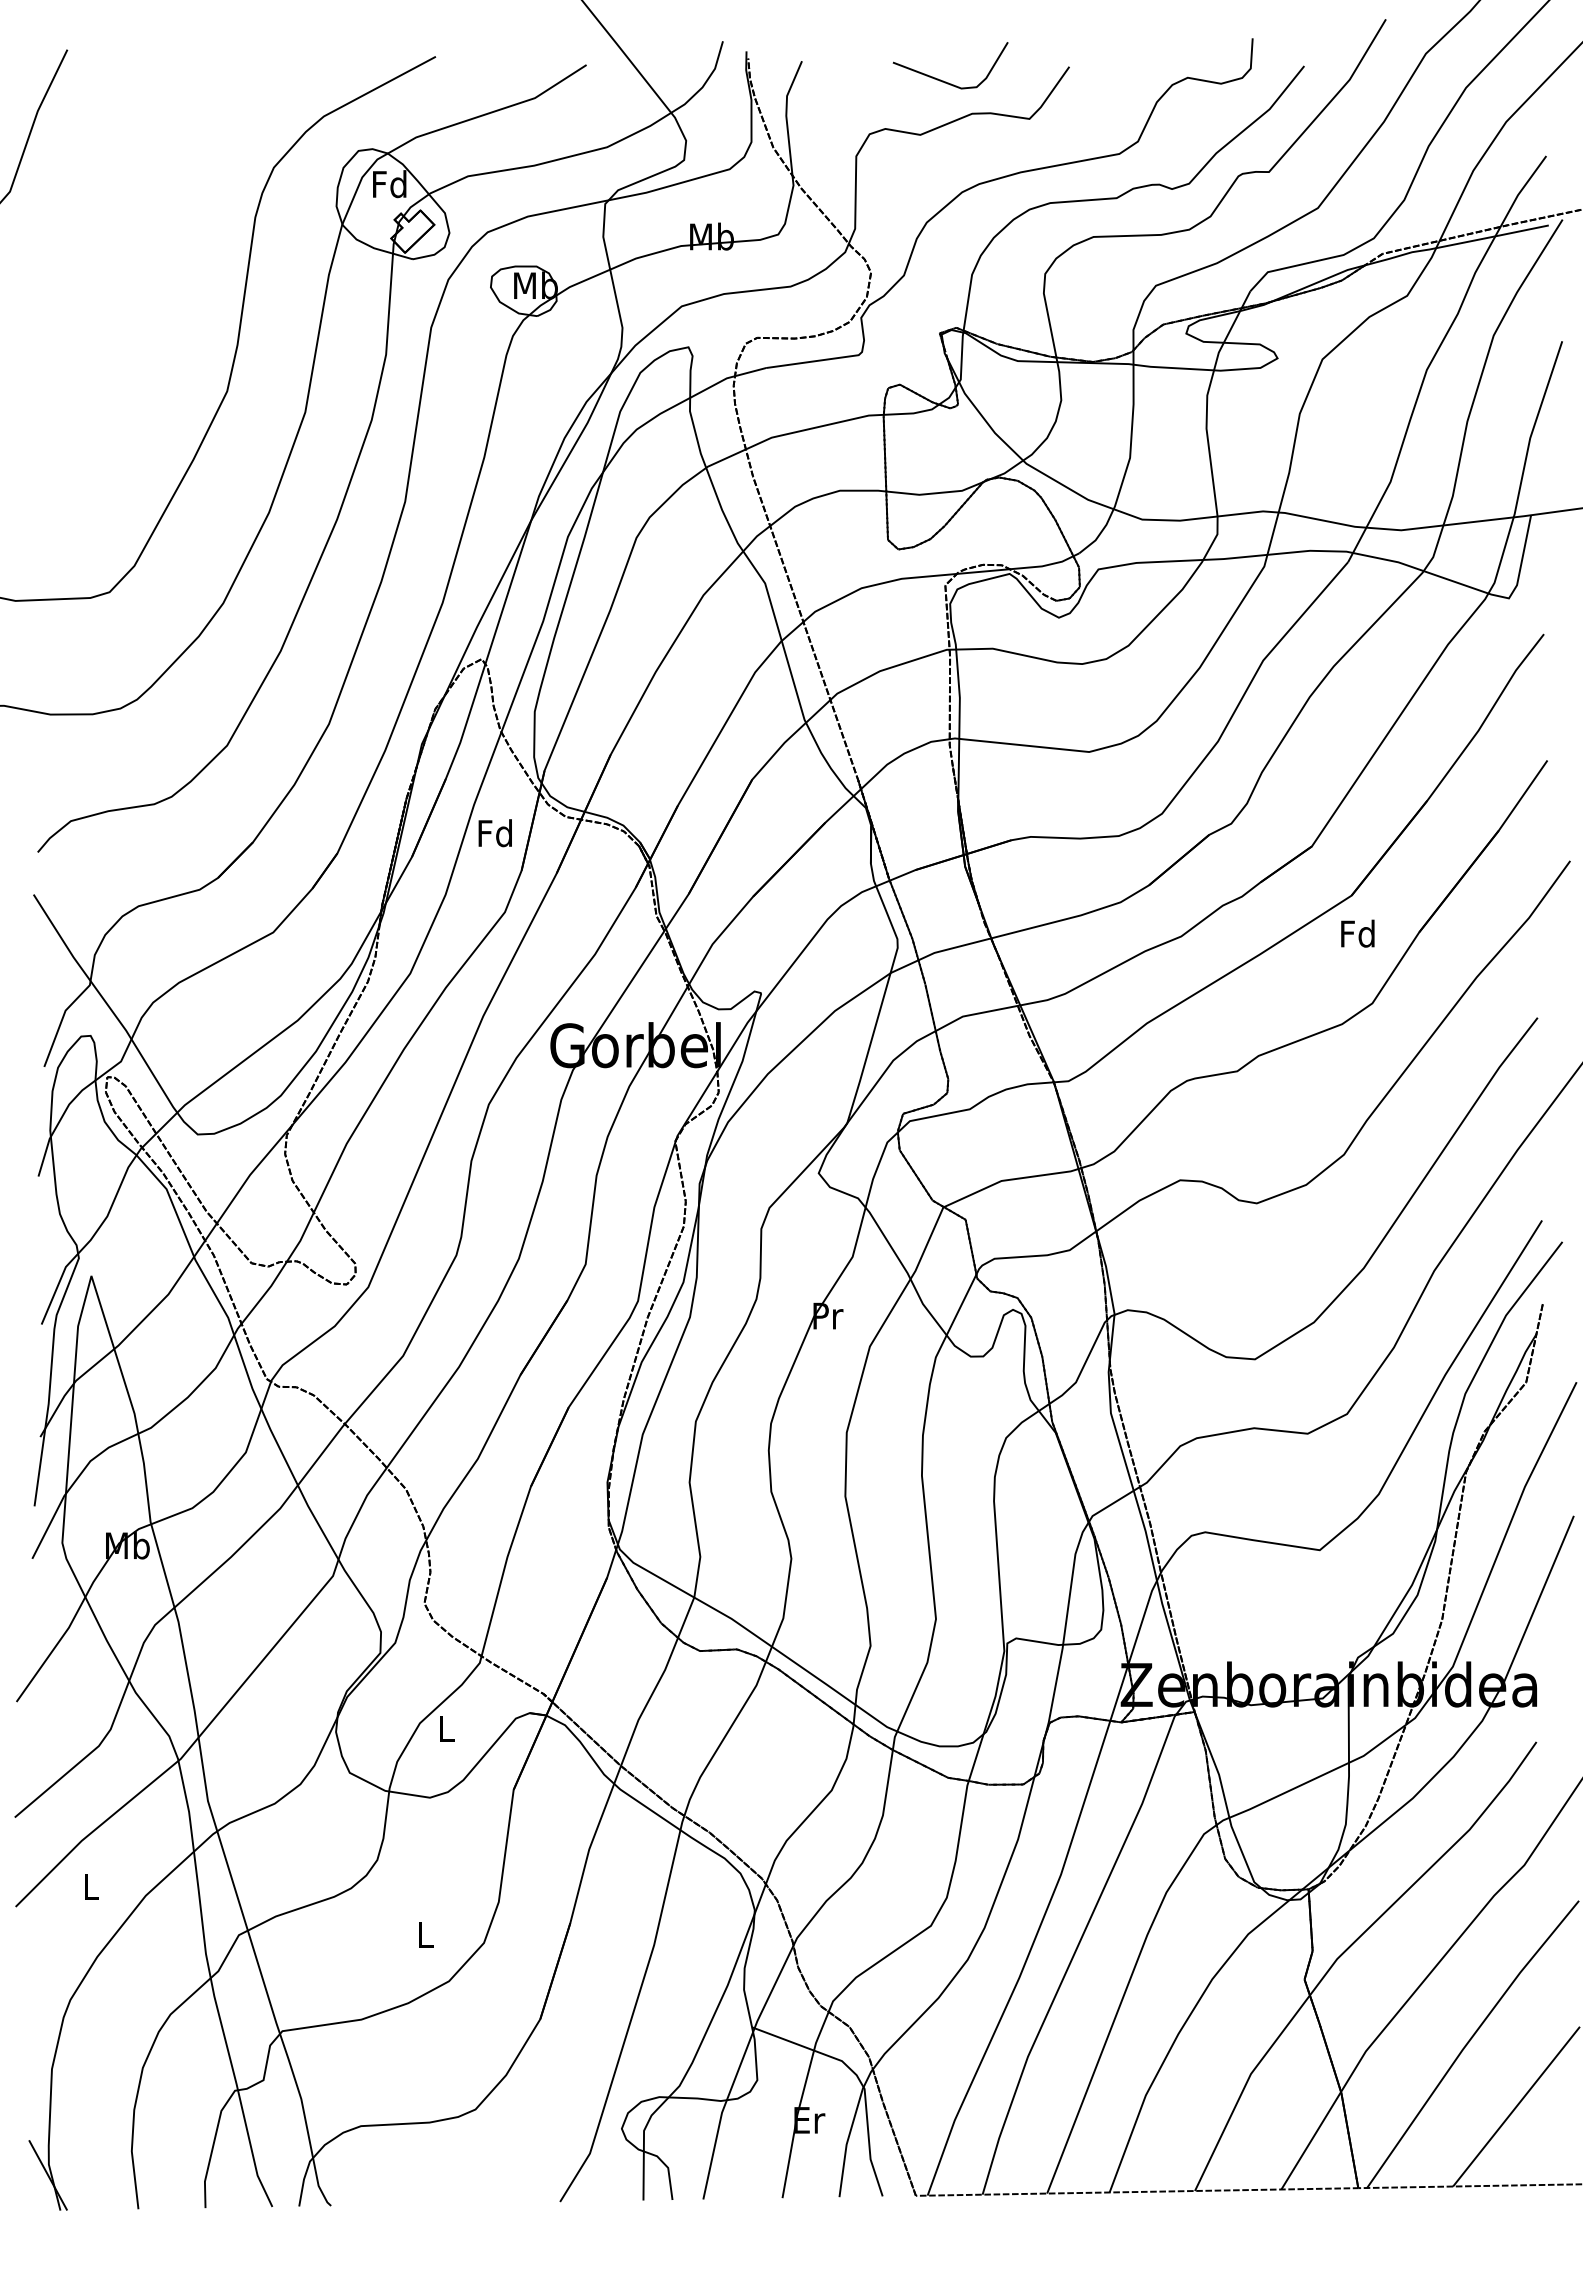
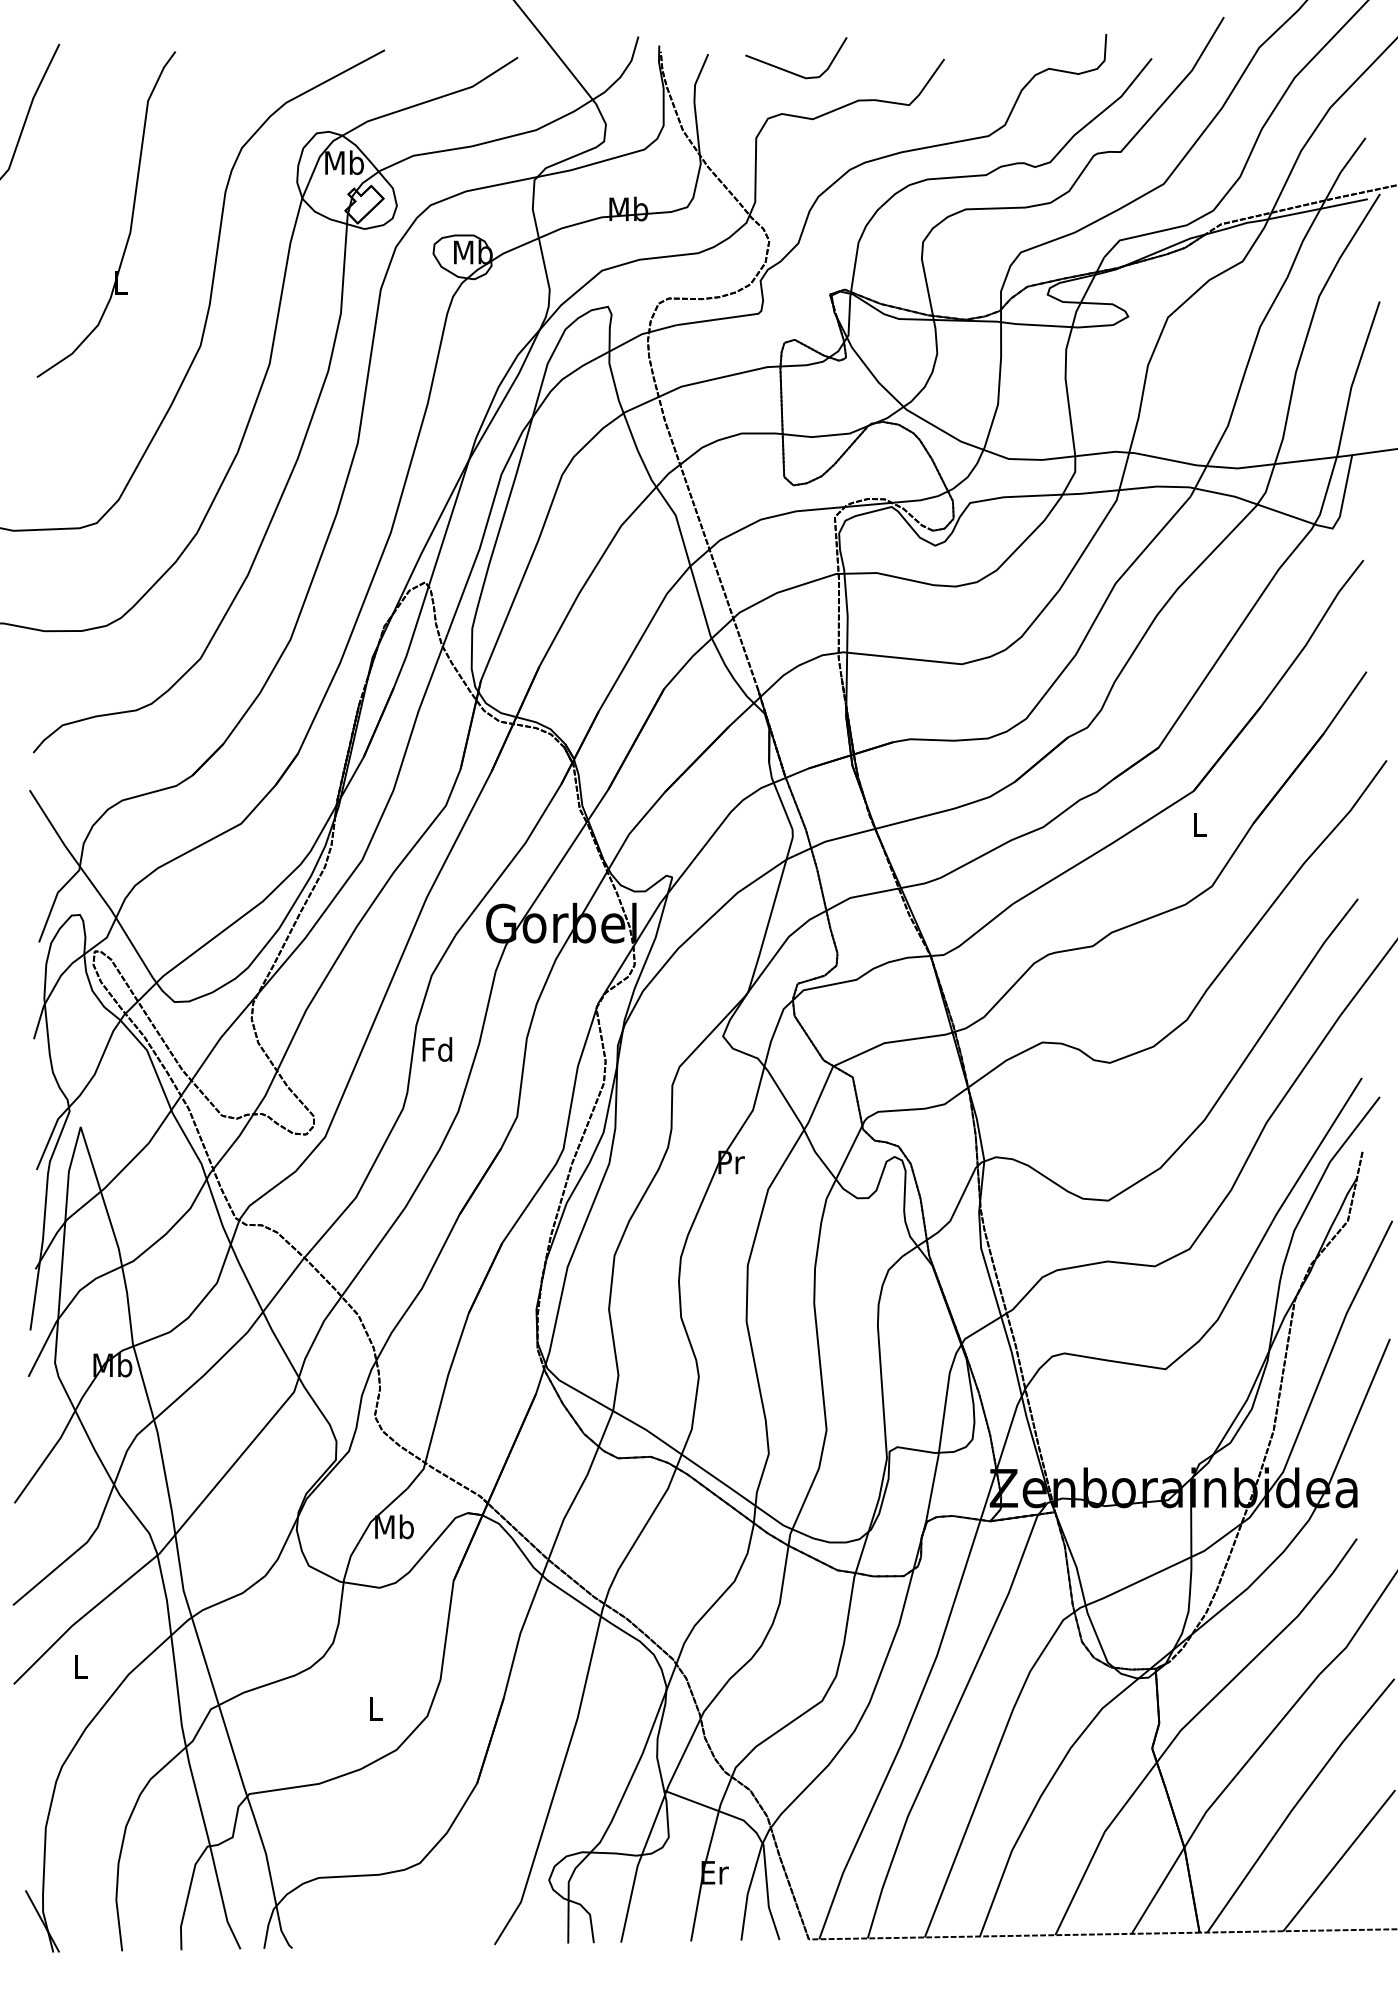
line: (946, 81) -> (792, 72), moved
text: (390, 184) -> (344, 163), Fd -> Mb
part: (148, 247) -> (131, 218), added
text: (494, 833) -> (436, 1049), moved
text: (1357, 933) -> (1198, 824), Fd -> L
text: (446, 1728) -> (394, 1526), L -> Mb

